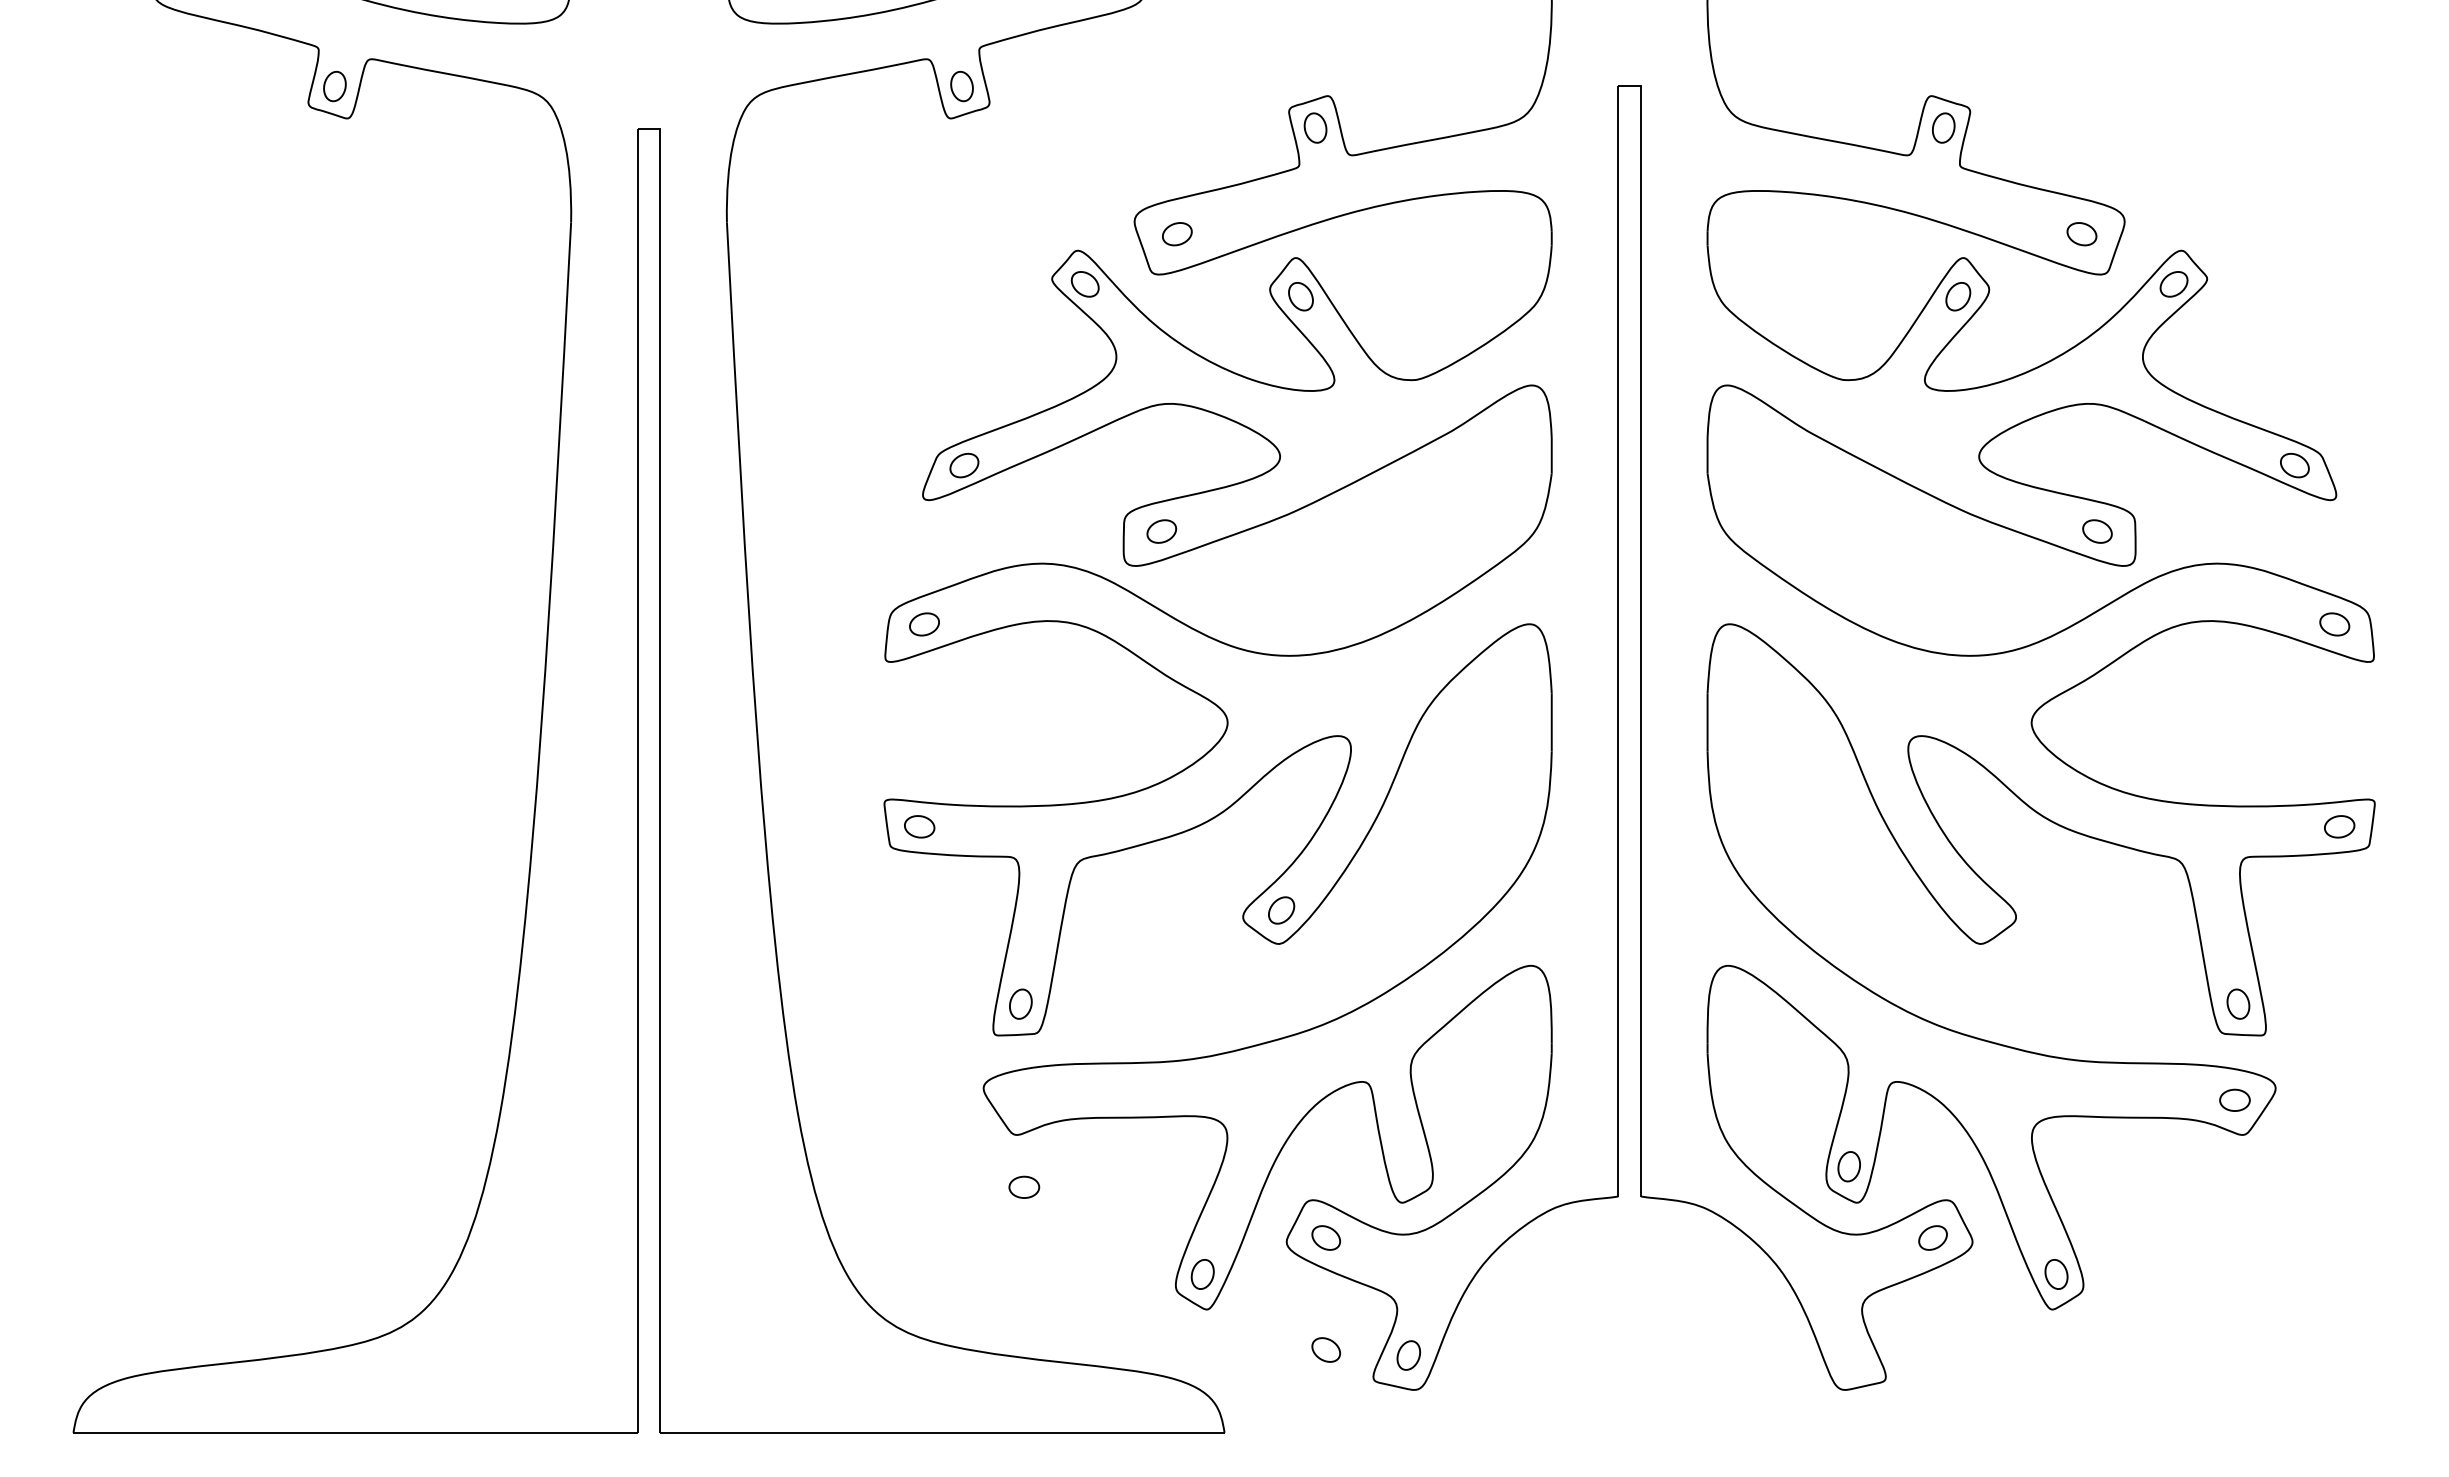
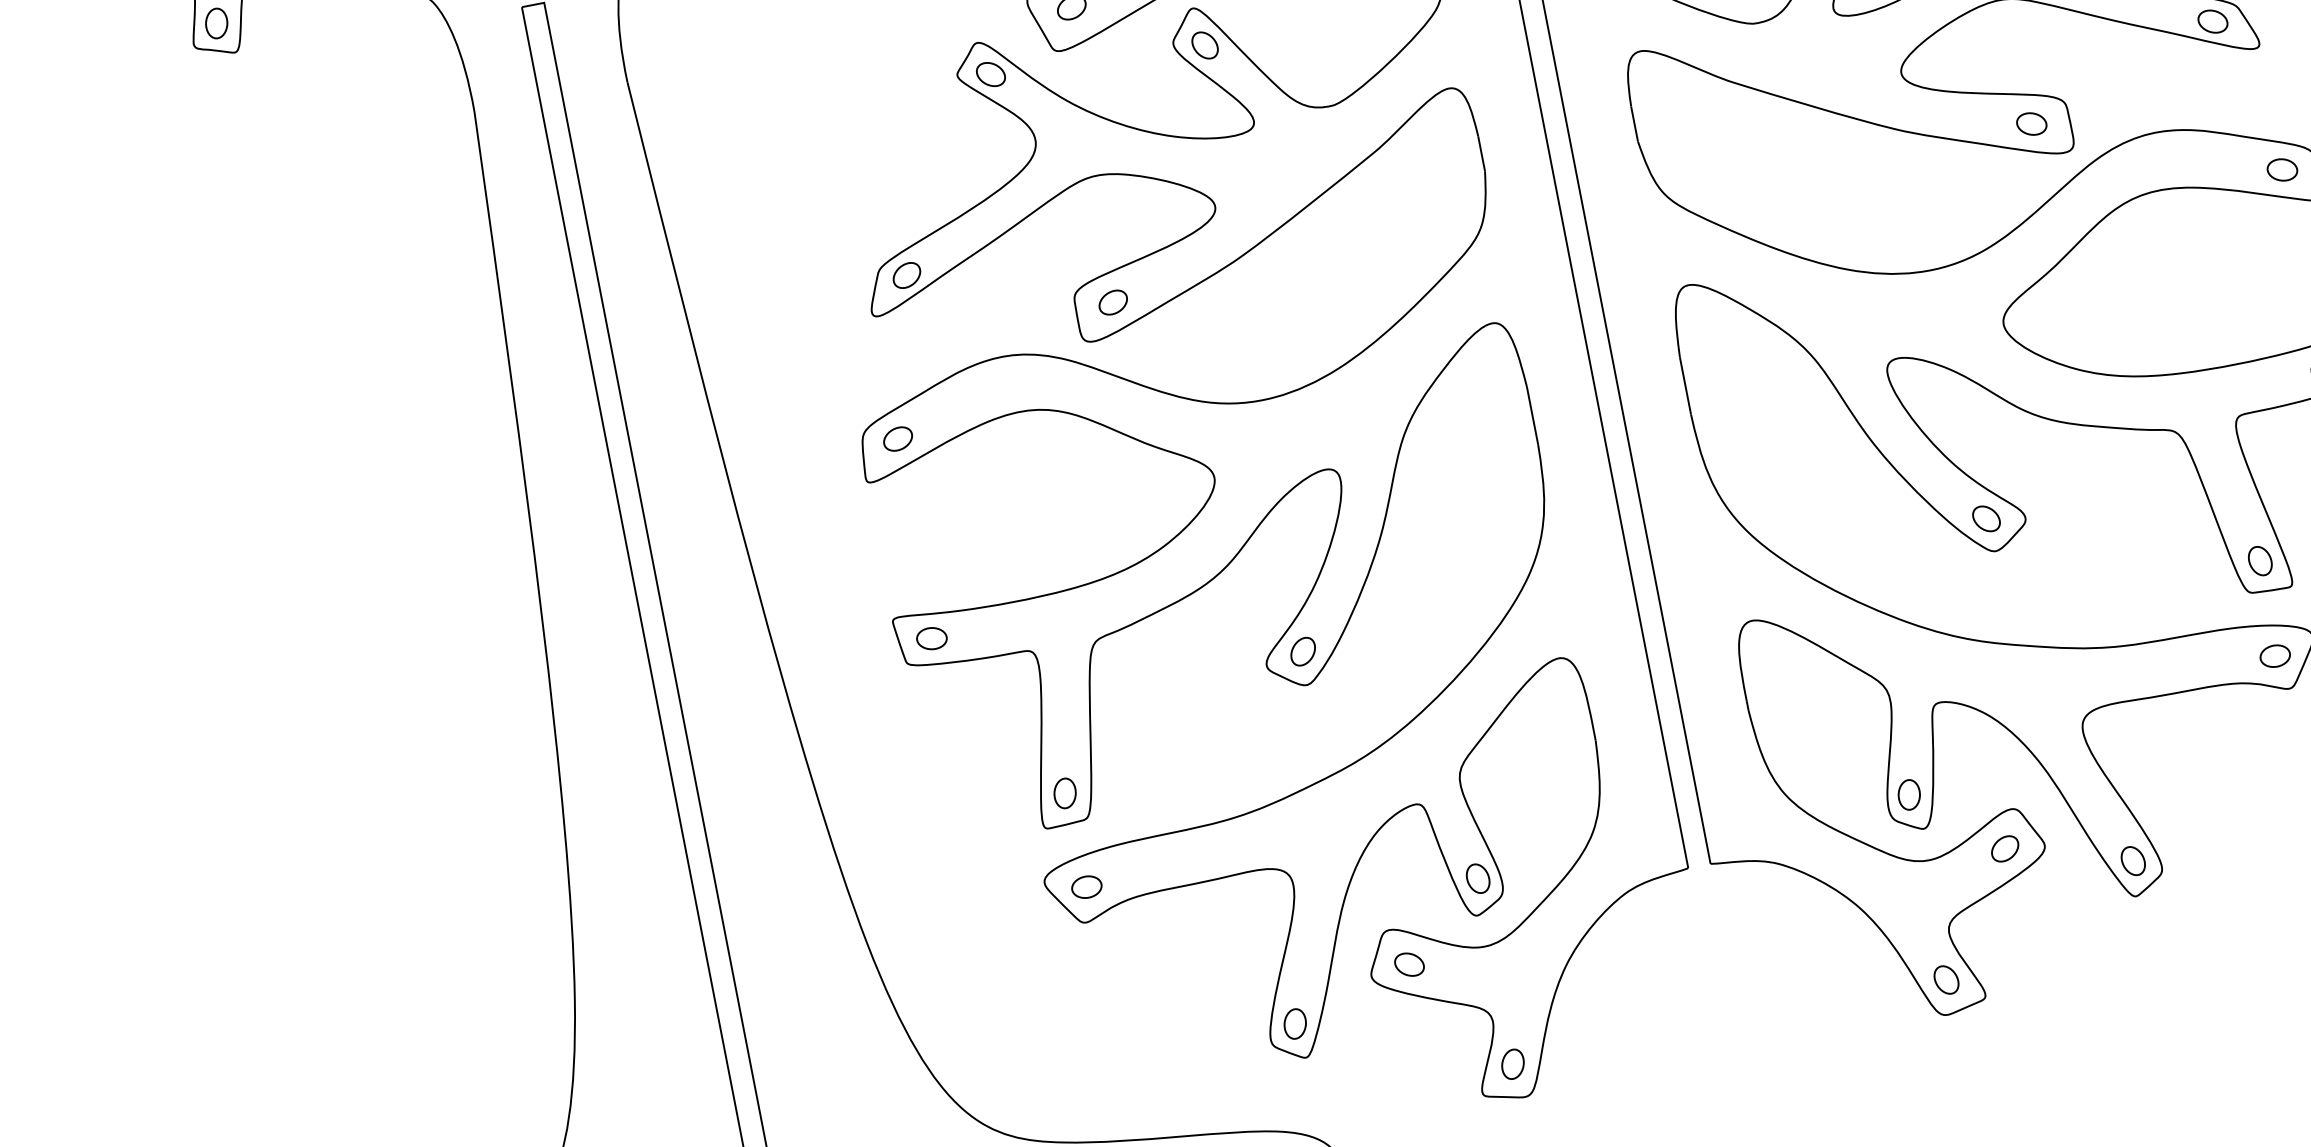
part: (1977, 910) -> (1986, 518), added
part: (1409, 1166) -> (1477, 878), added
part: (1024, 1186) -> (1086, 886), moved
part: (1325, 1349) -> (1430, 1074), removed
part: (1850, 1355) -> (1946, 979), added

